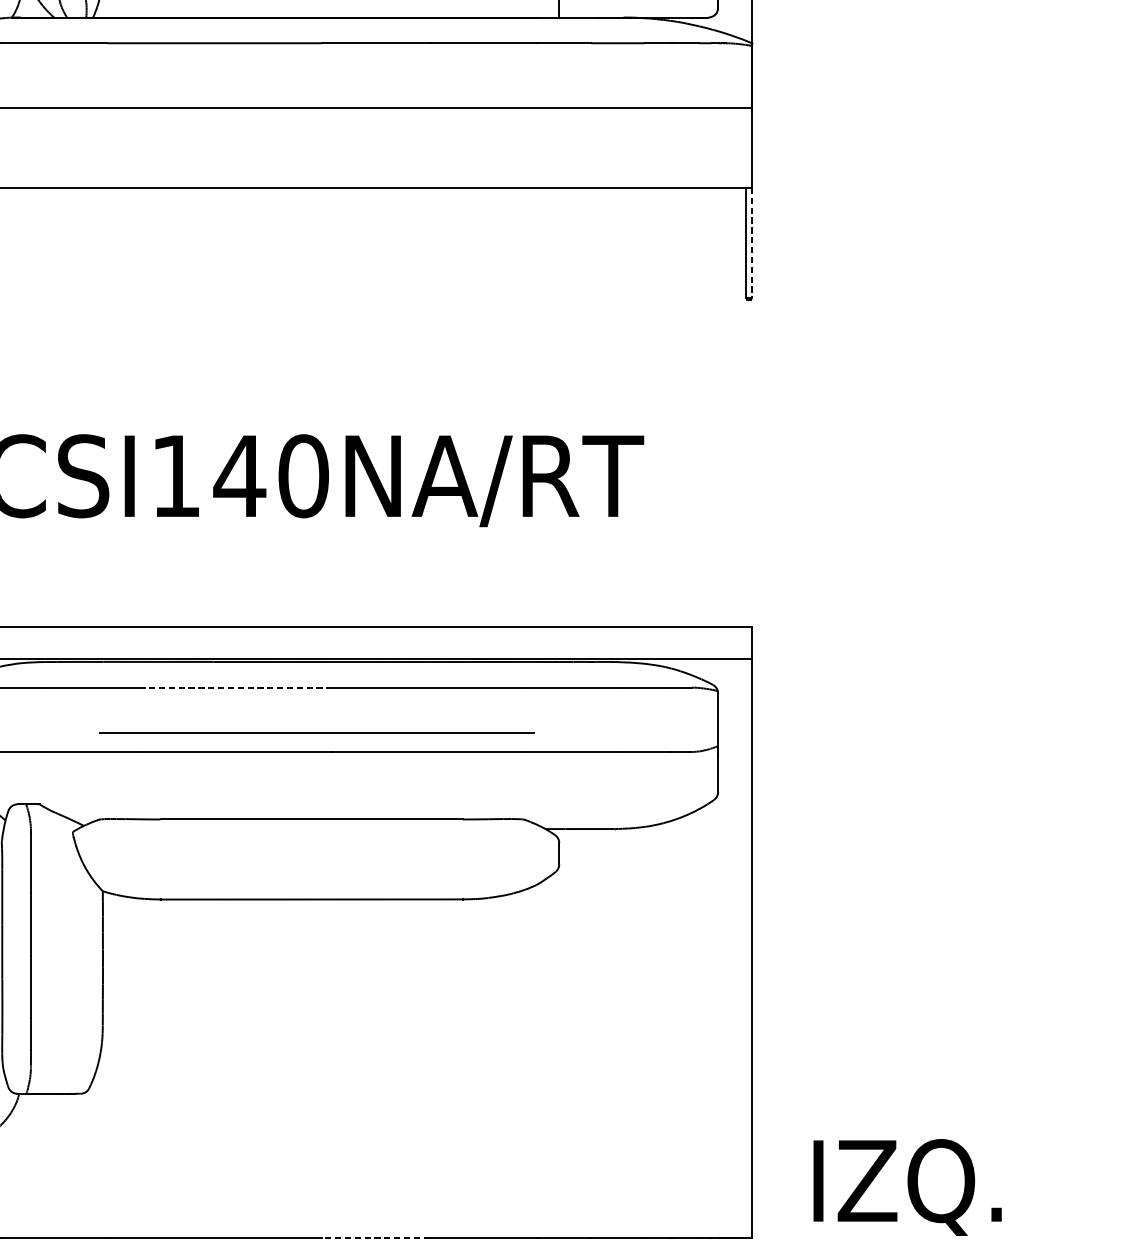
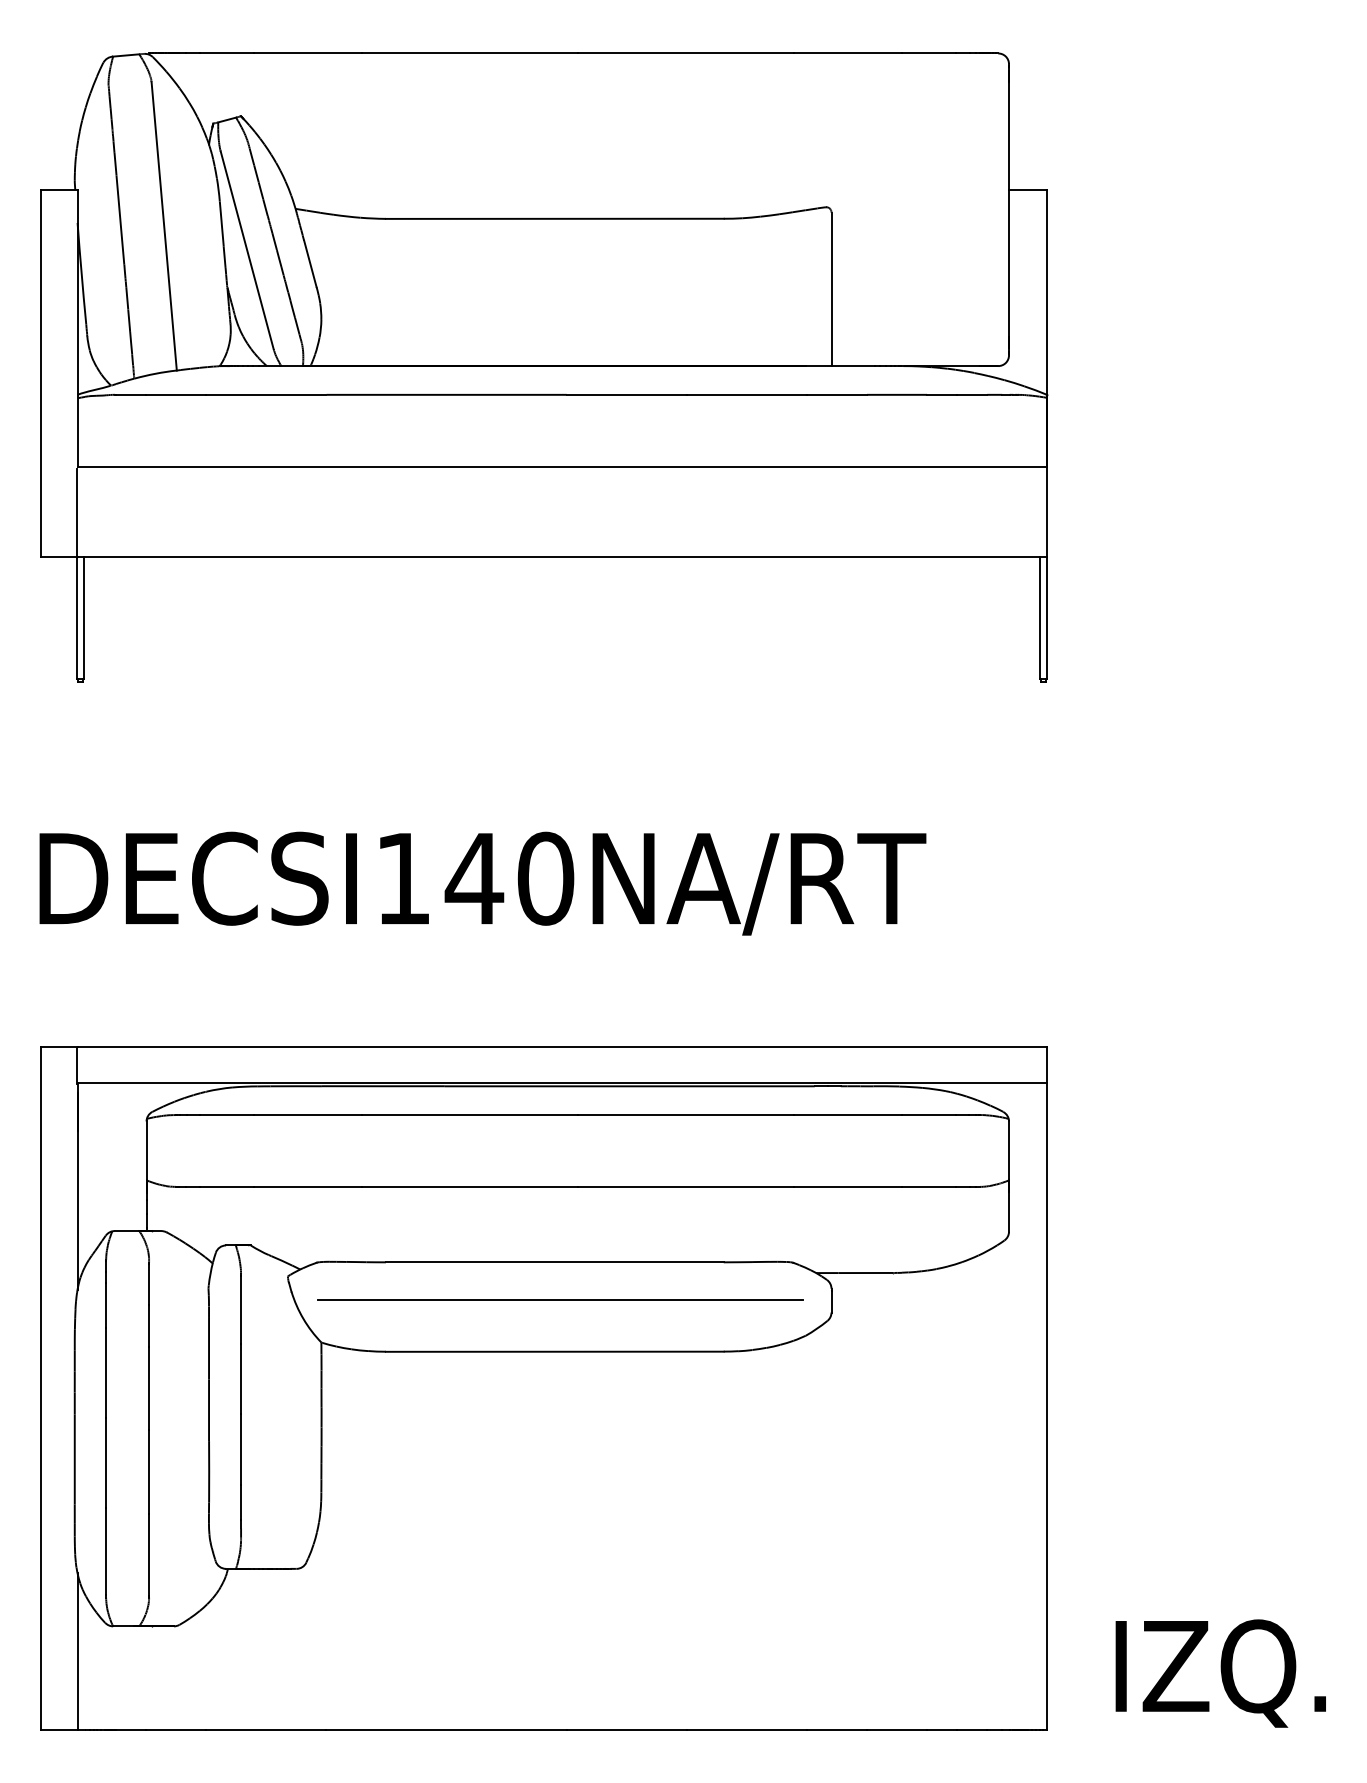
line: (752, 243) -> (1047, 618), dashed -> solid
line: (236, 688) -> (470, 1115), dashed -> solid
line: (316, 731) -> (560, 1299), moved
line: (375, 1237) -> (626, 1729), dashed -> solid

